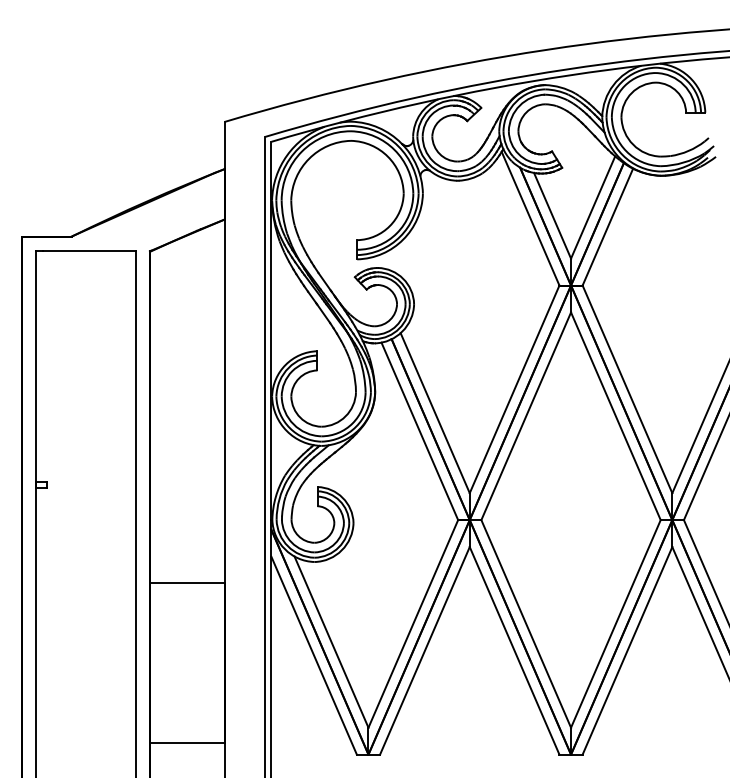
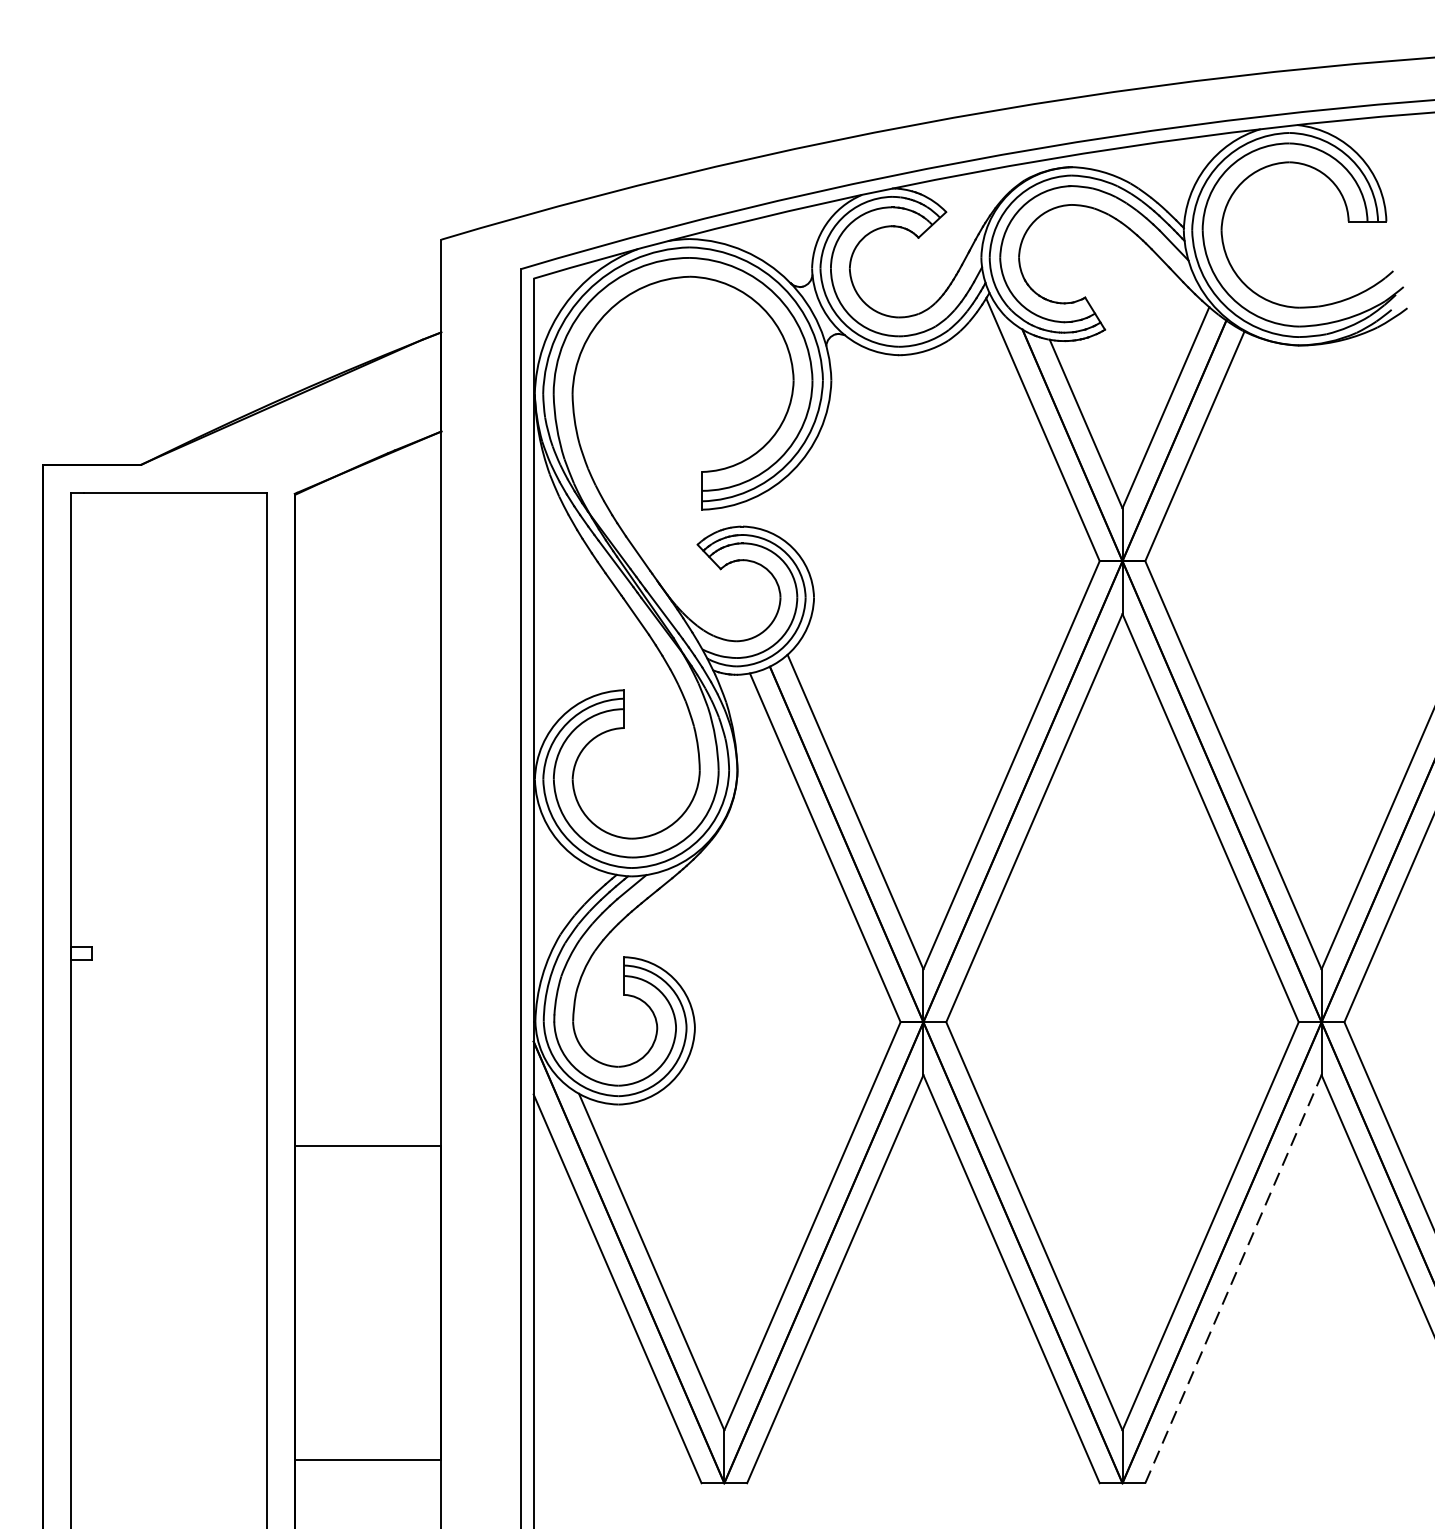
line: (627, 650) -> (1233, 1278), solid -> dashed

